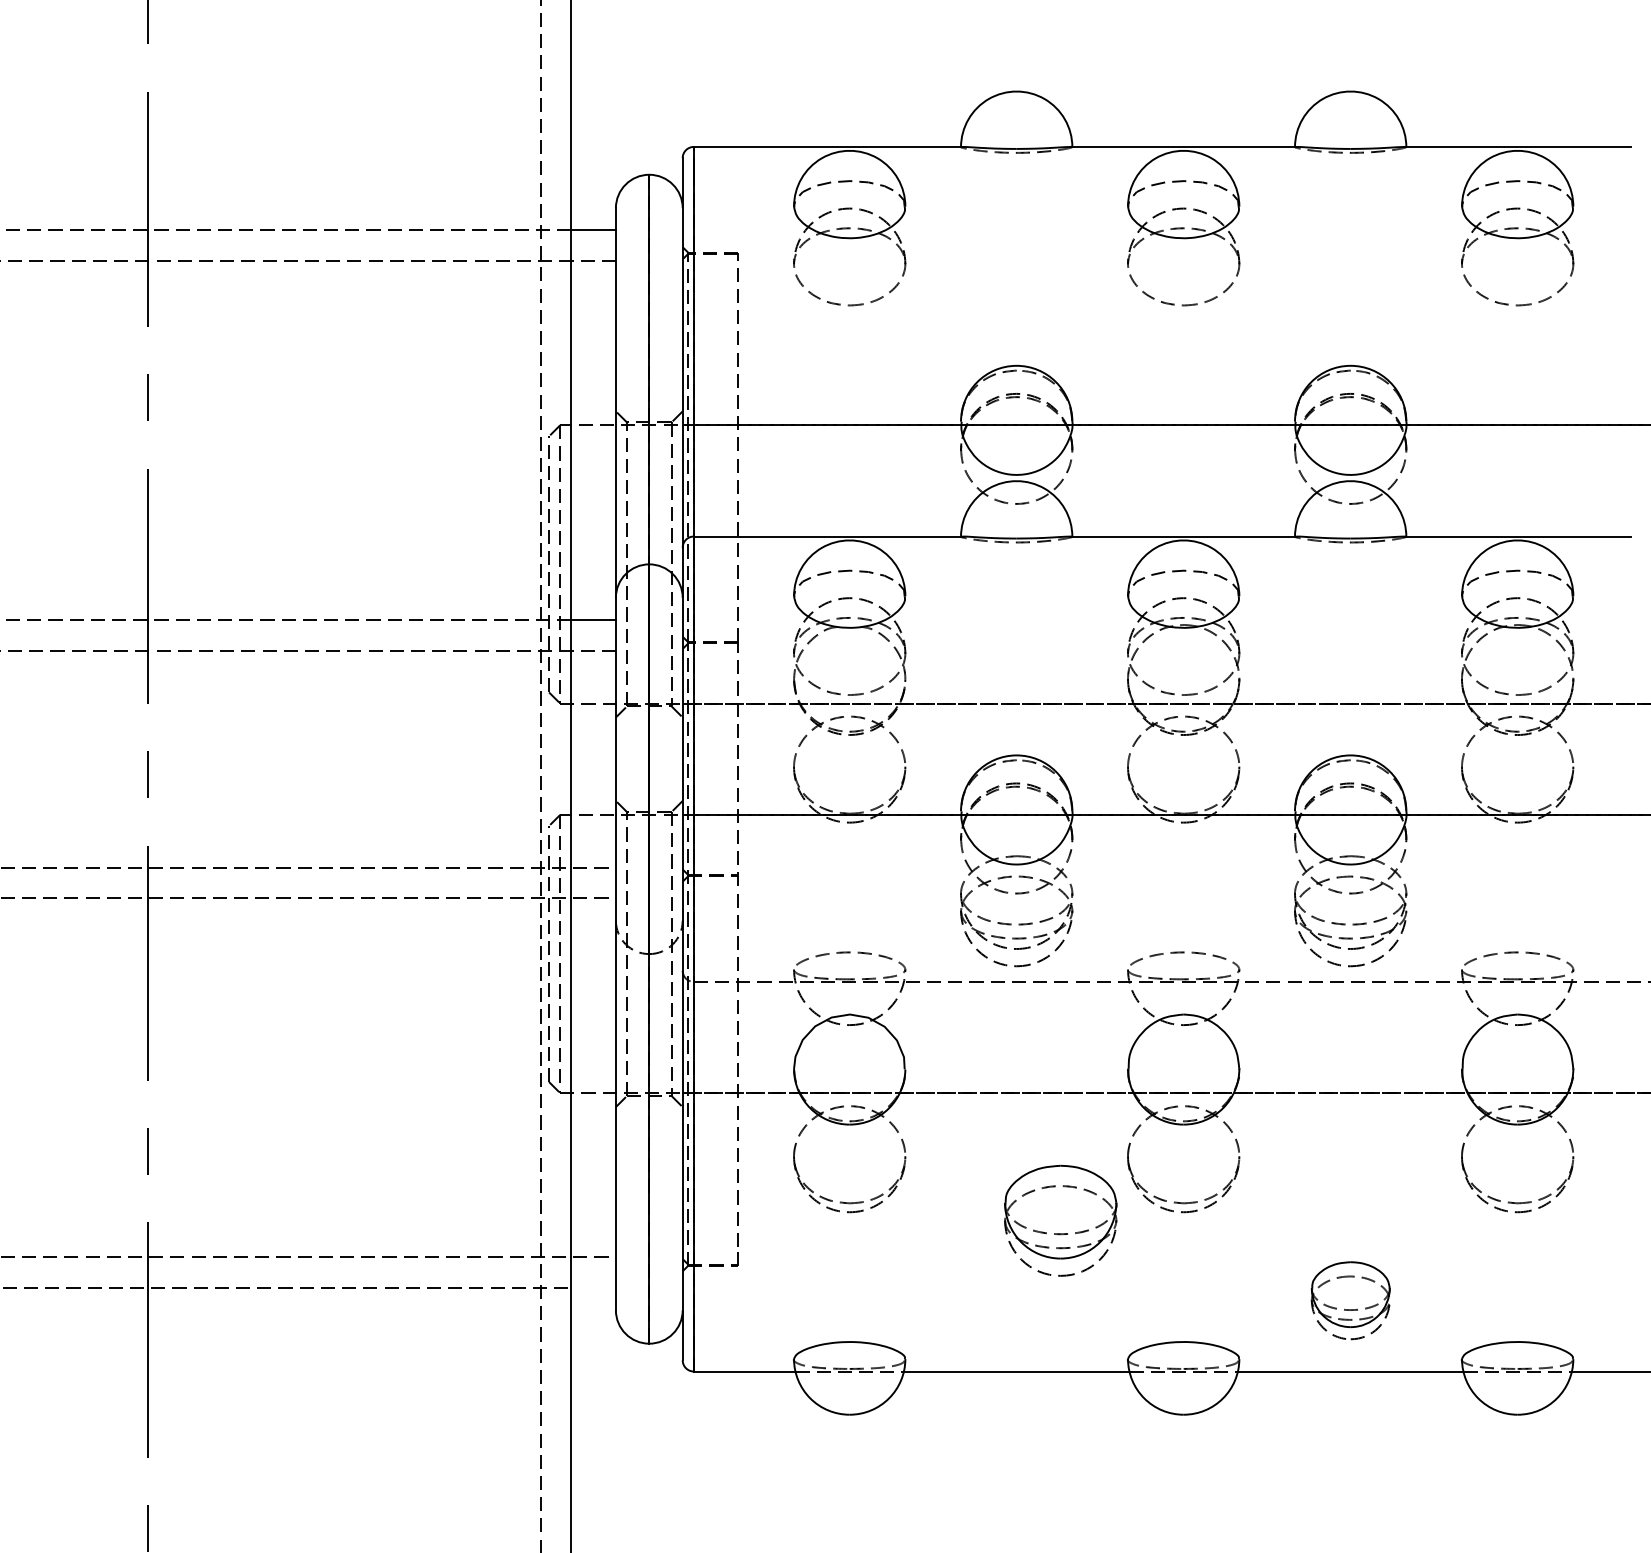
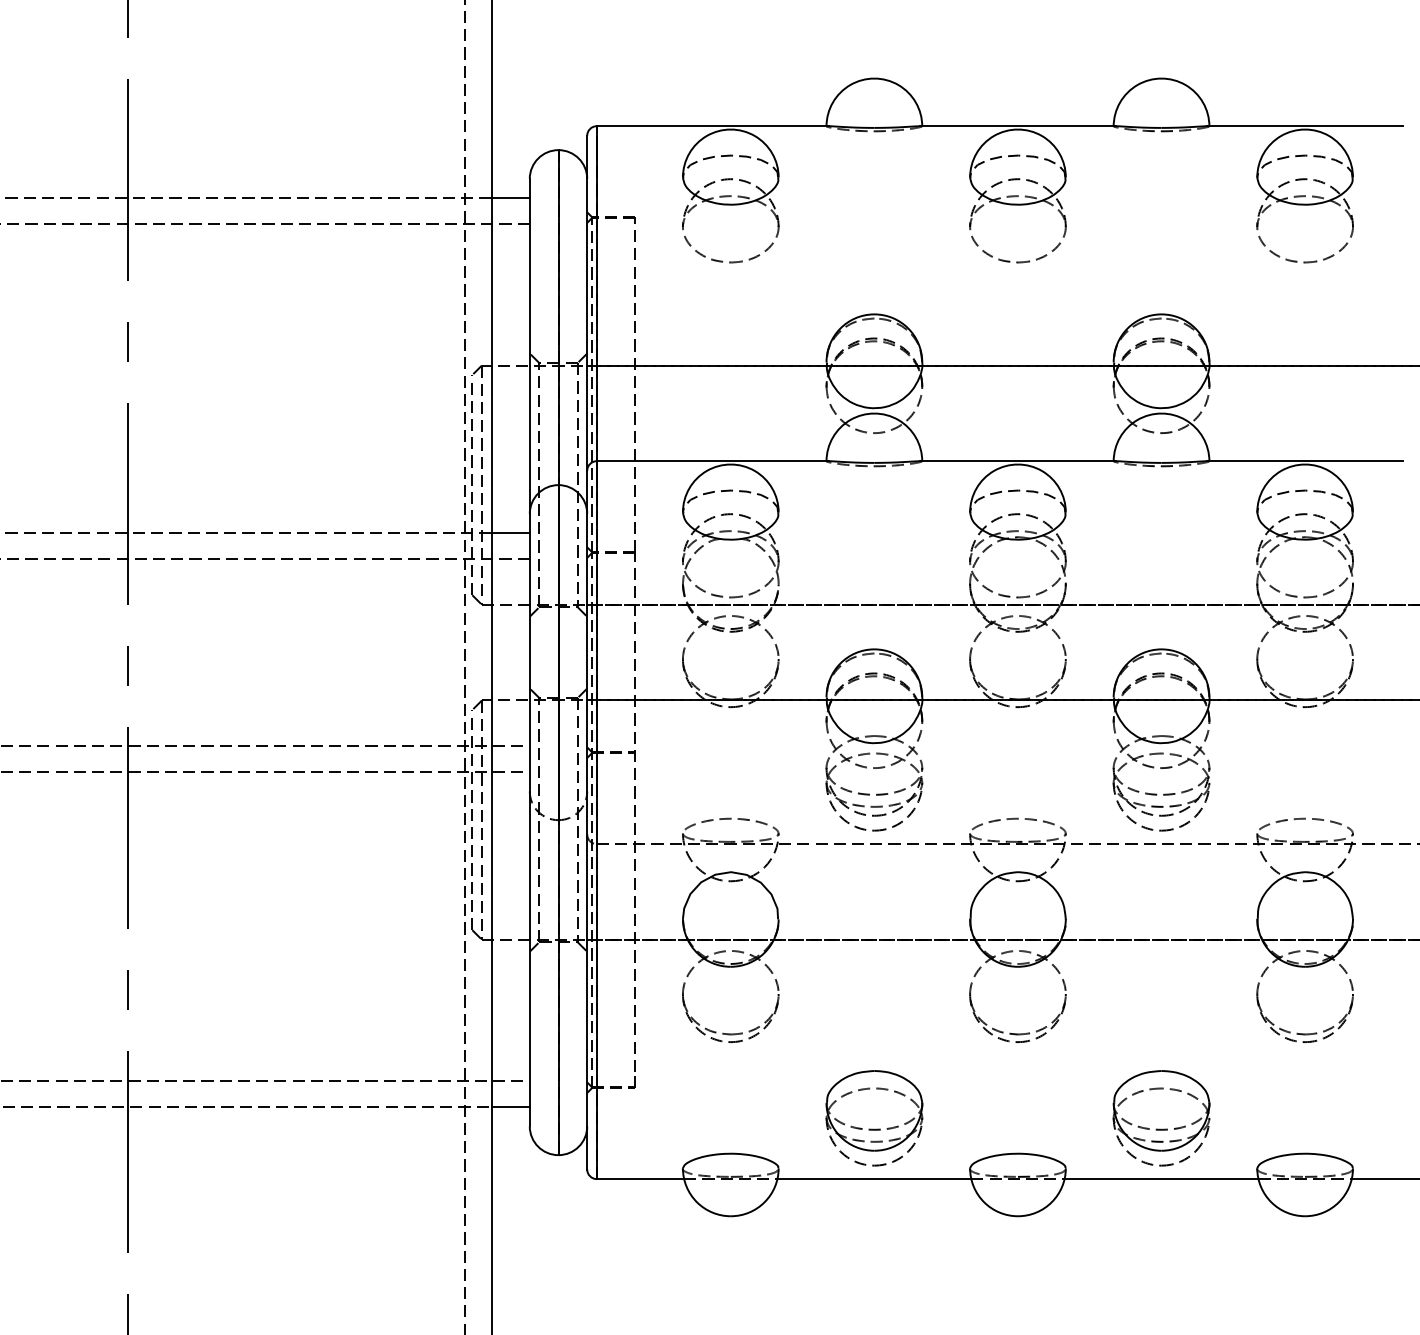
part: (1060, 1220) -> (874, 1118), moved
line: (593, 1288) -> (510, 1107), added
part: (1350, 1300) -> (1161, 1118), size x1.43

